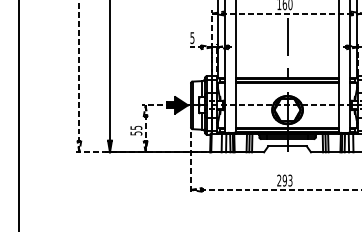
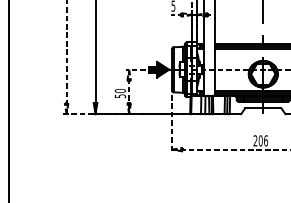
text: (136, 127) -> (120, 90), 55 -> 50
text: (287, 180) -> (263, 140), 293 -> 206

